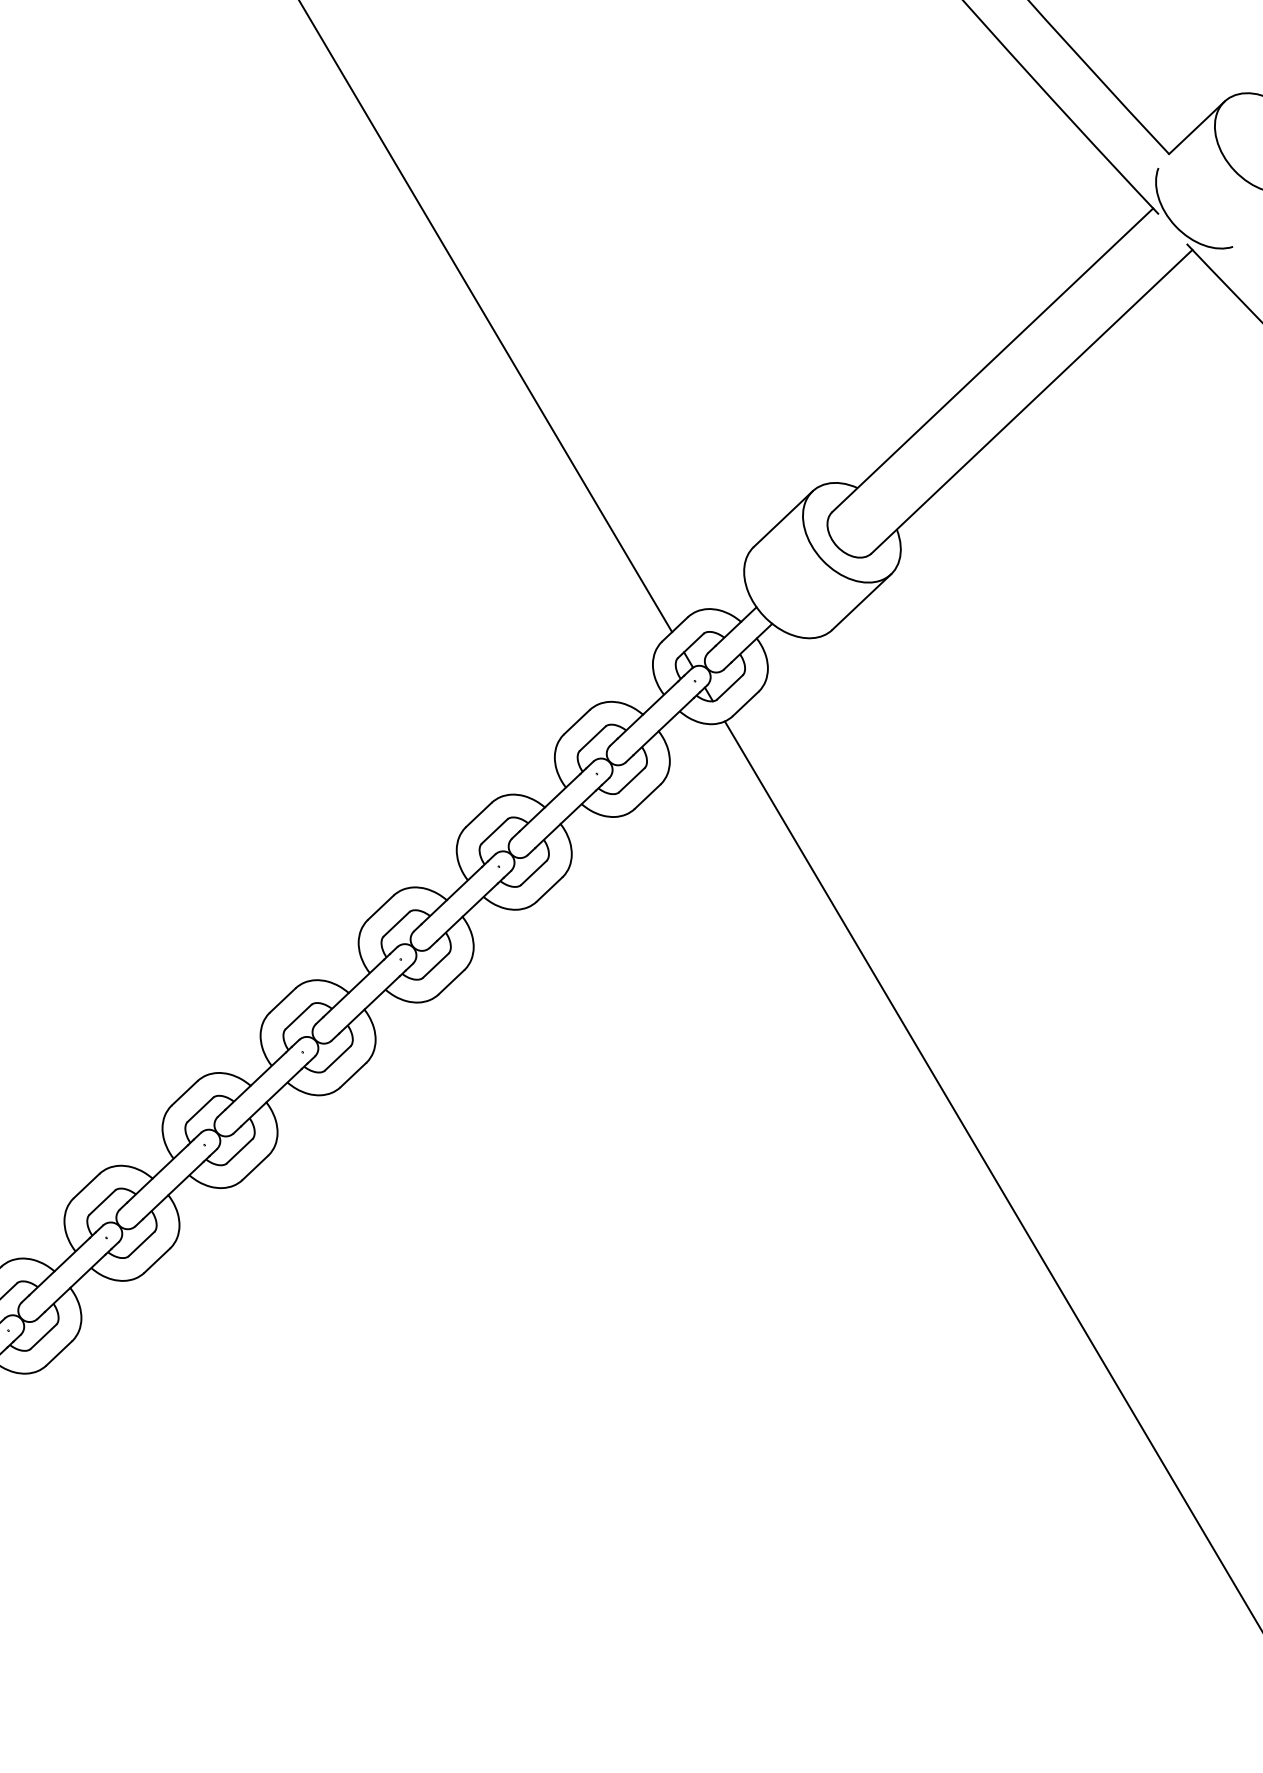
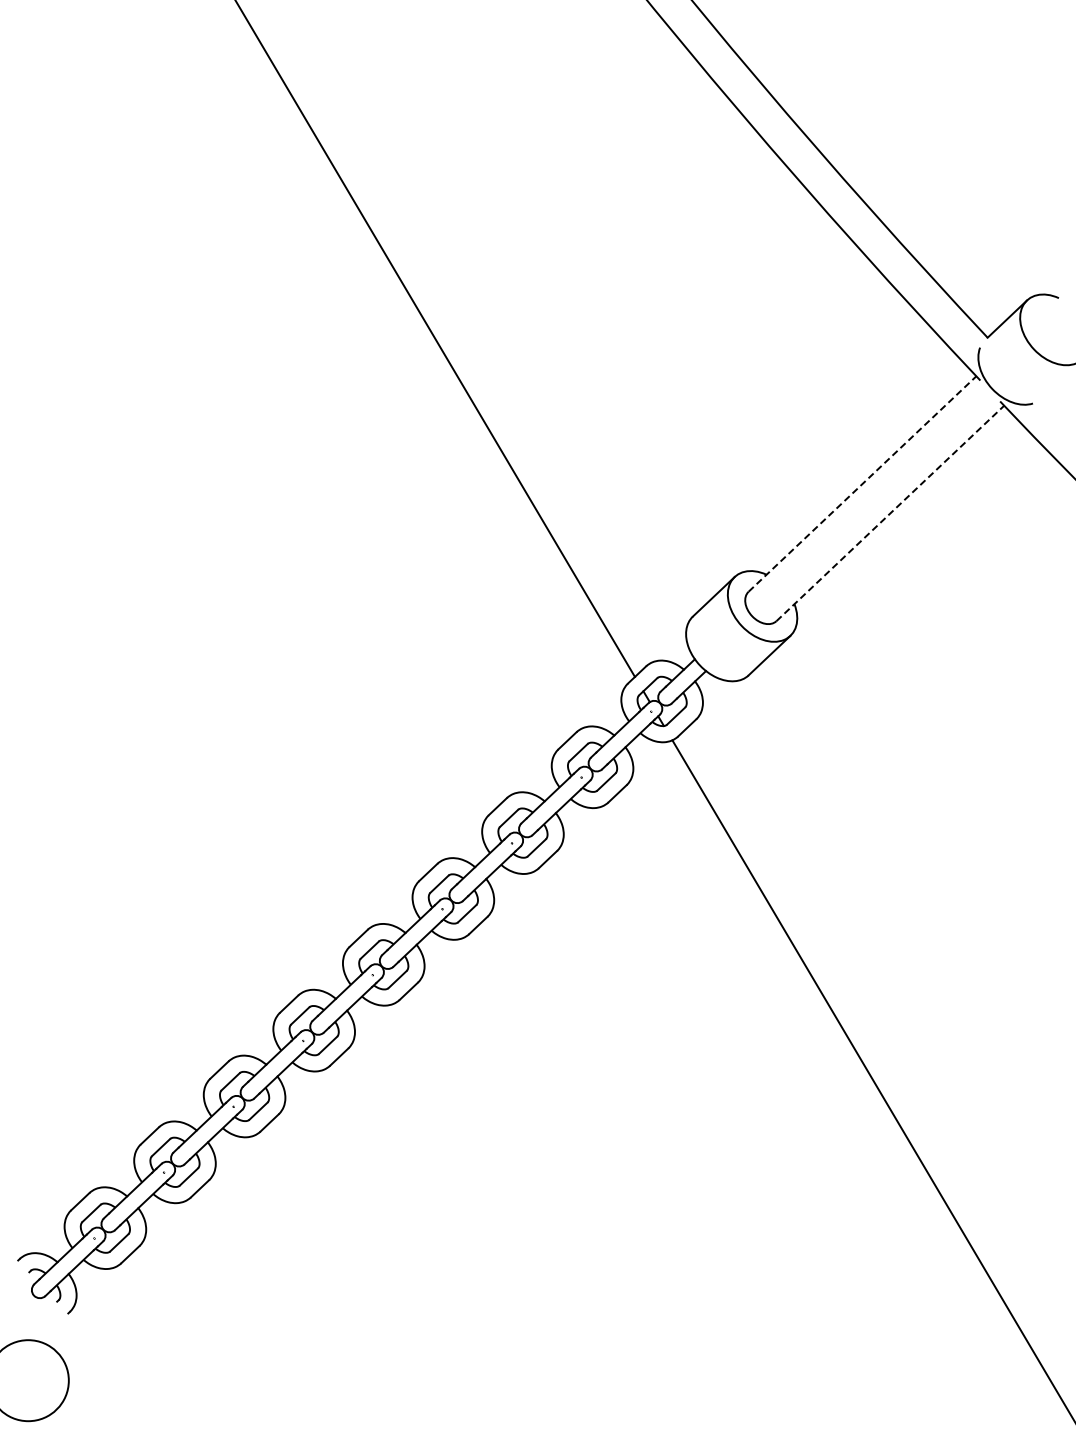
line: (992, 360) -> (862, 484), solid -> dashed
line: (1032, 401) -> (890, 513), solid -> dashed

